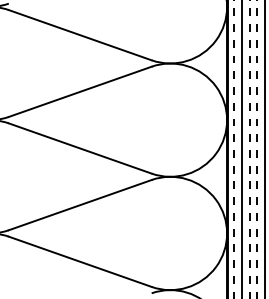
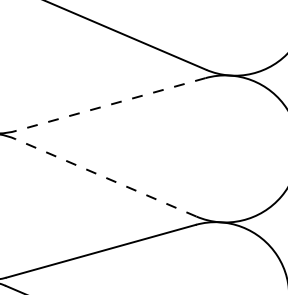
line: (80, 91) -> (111, 104), solid -> dashed
line: (80, 148) -> (106, 177), solid -> dashed

